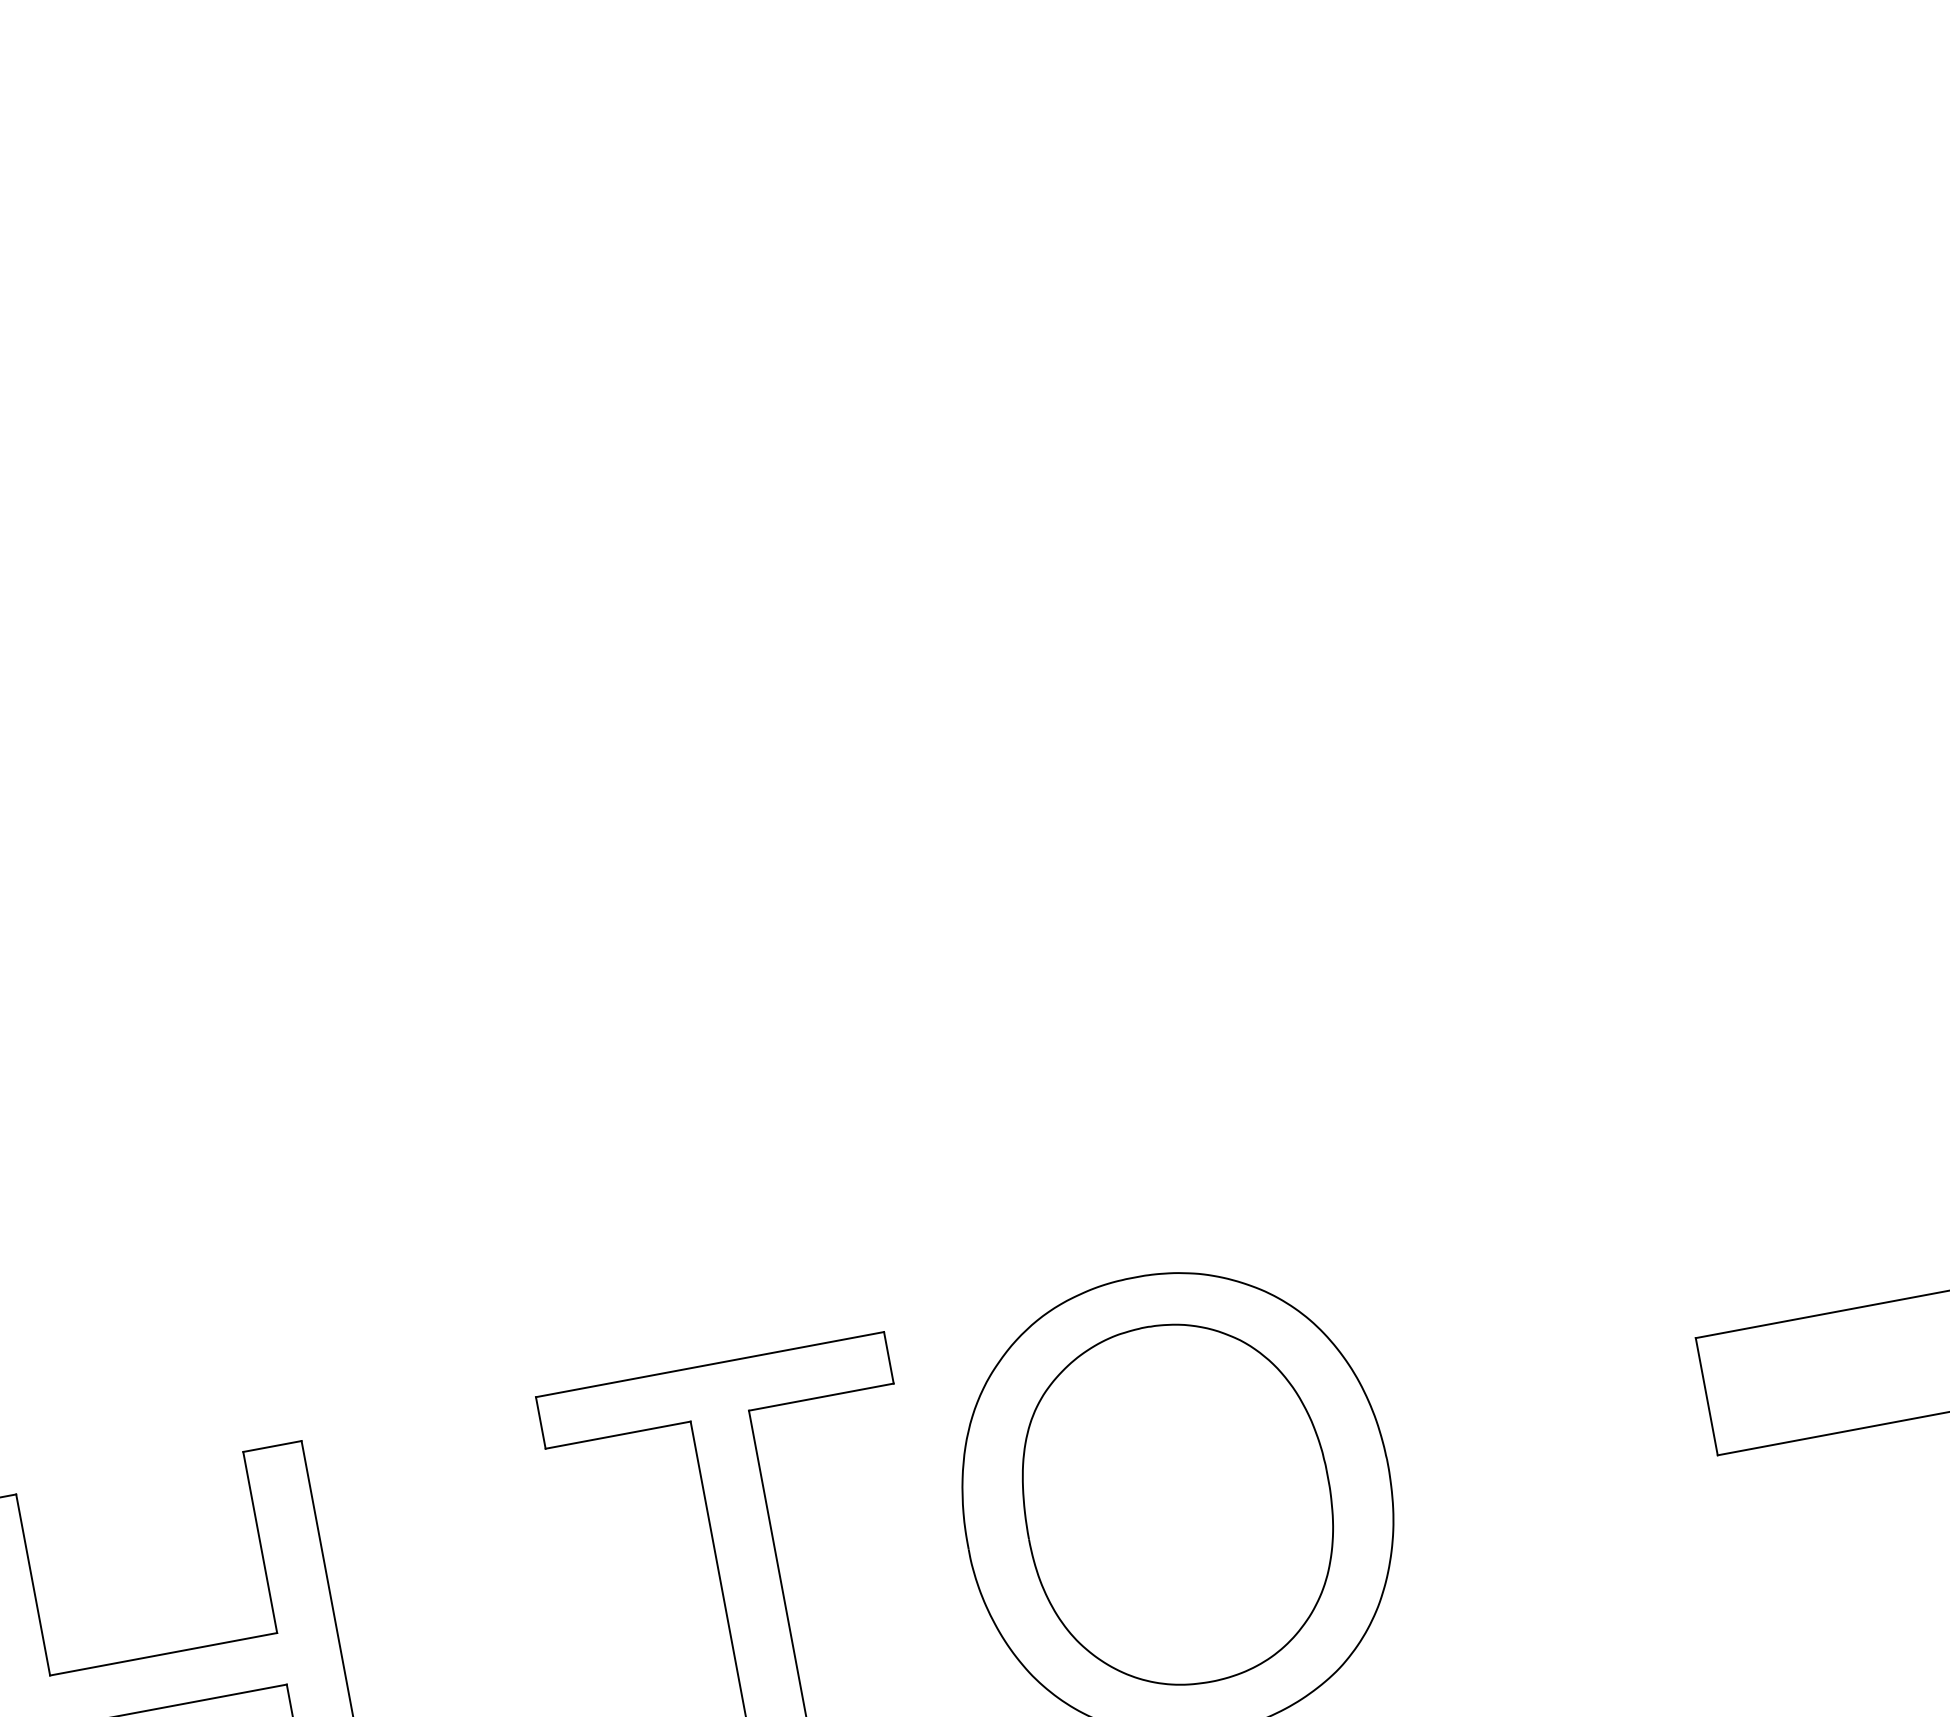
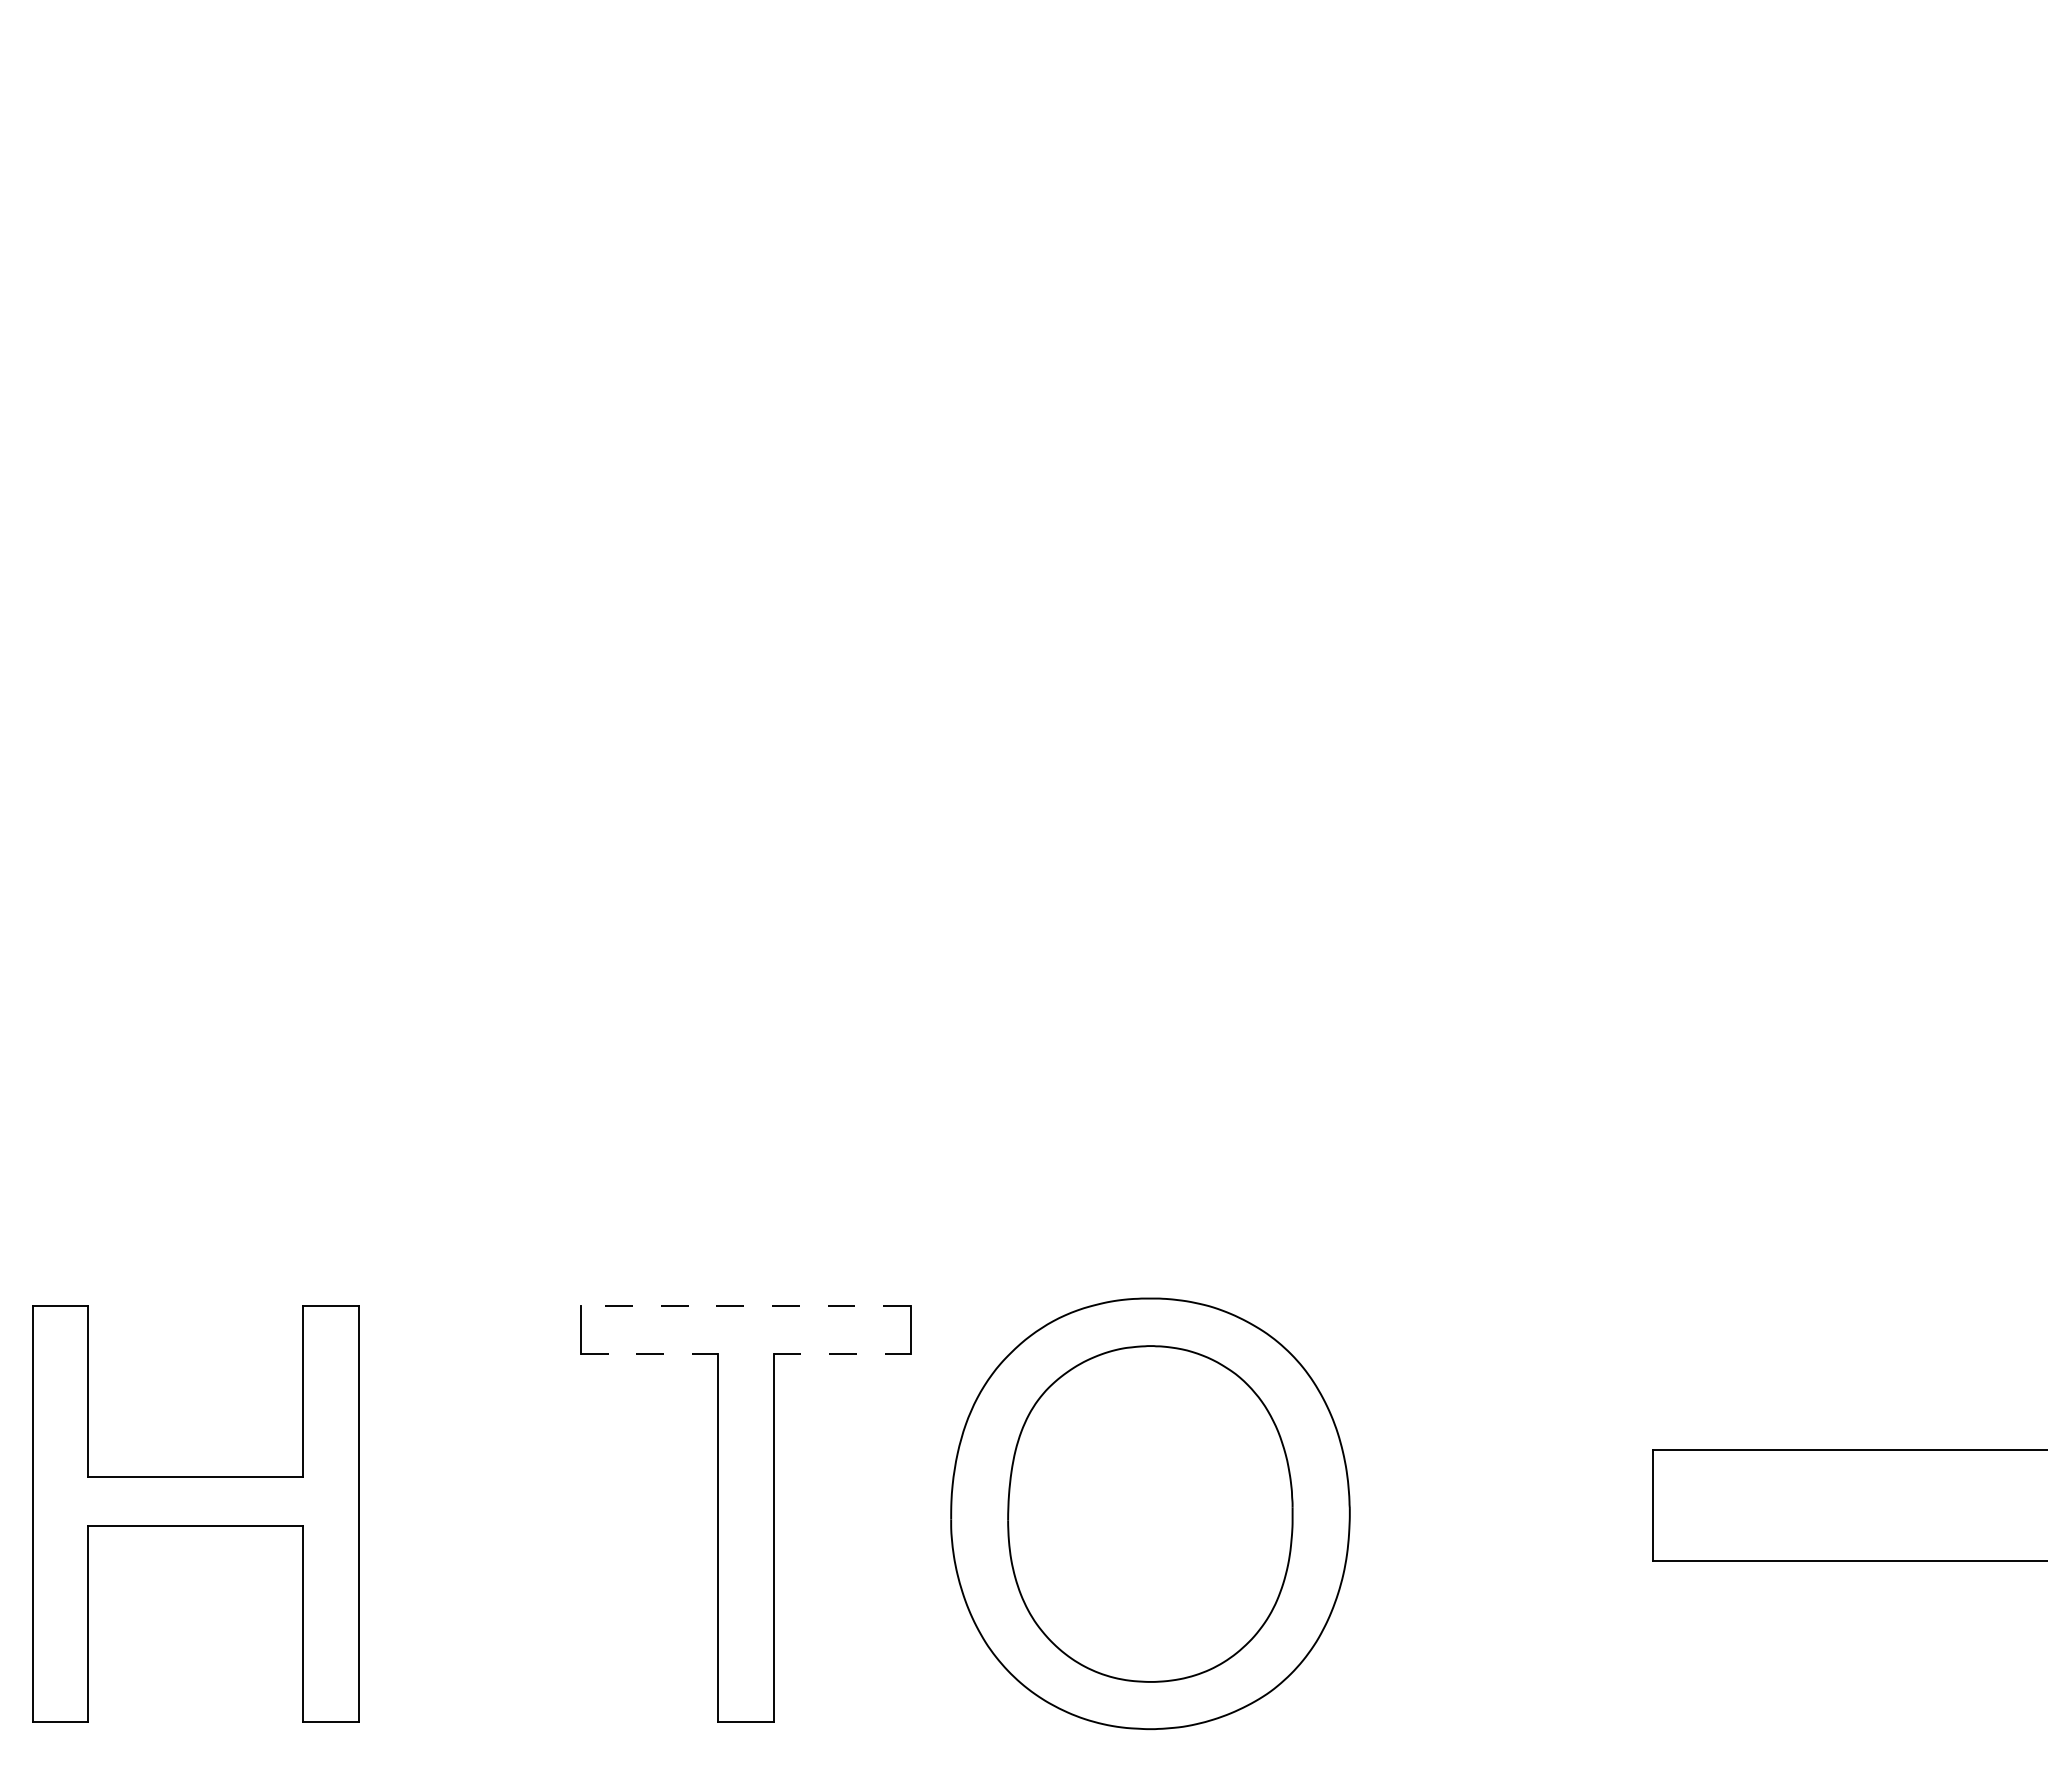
line: (709, 1364) -> (745, 1305), solid -> dashed
line: (821, 1397) -> (842, 1354), solid -> dashed
line: (618, 1435) -> (649, 1354), solid -> dashed

